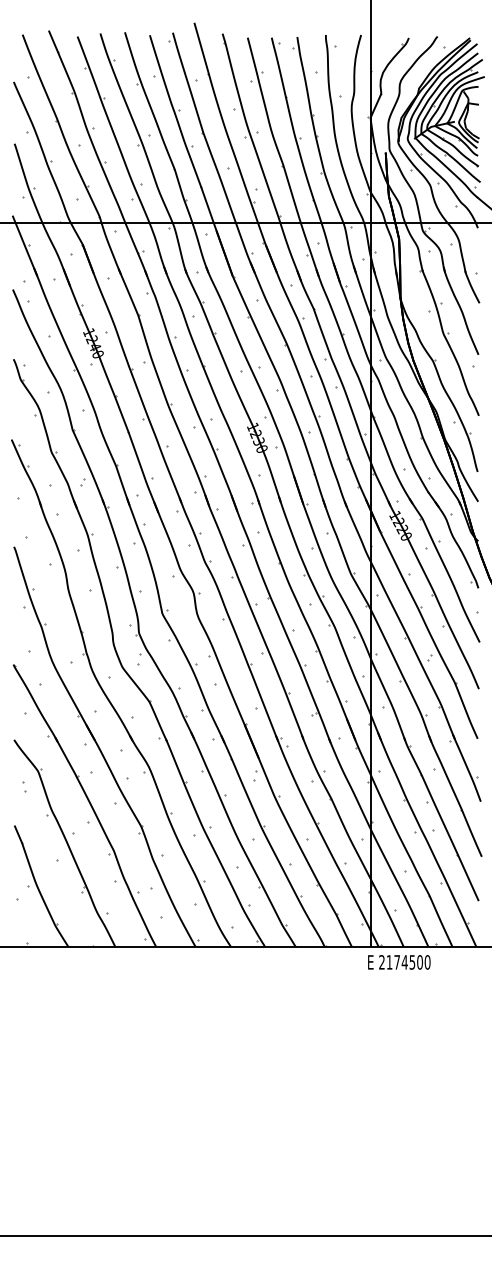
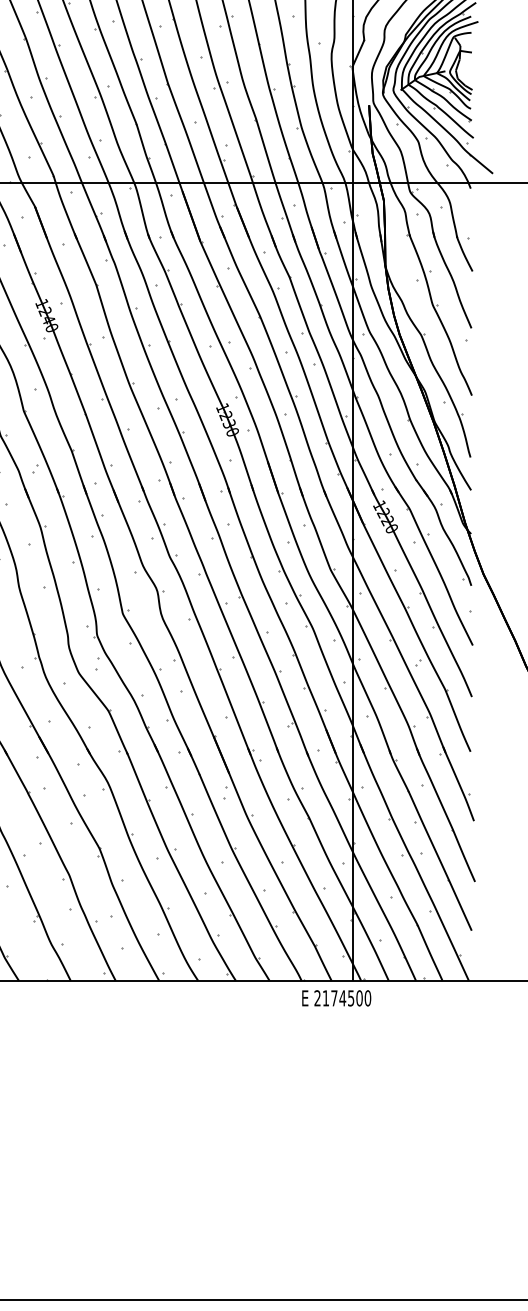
text: (399, 962) -> (336, 998), moved

